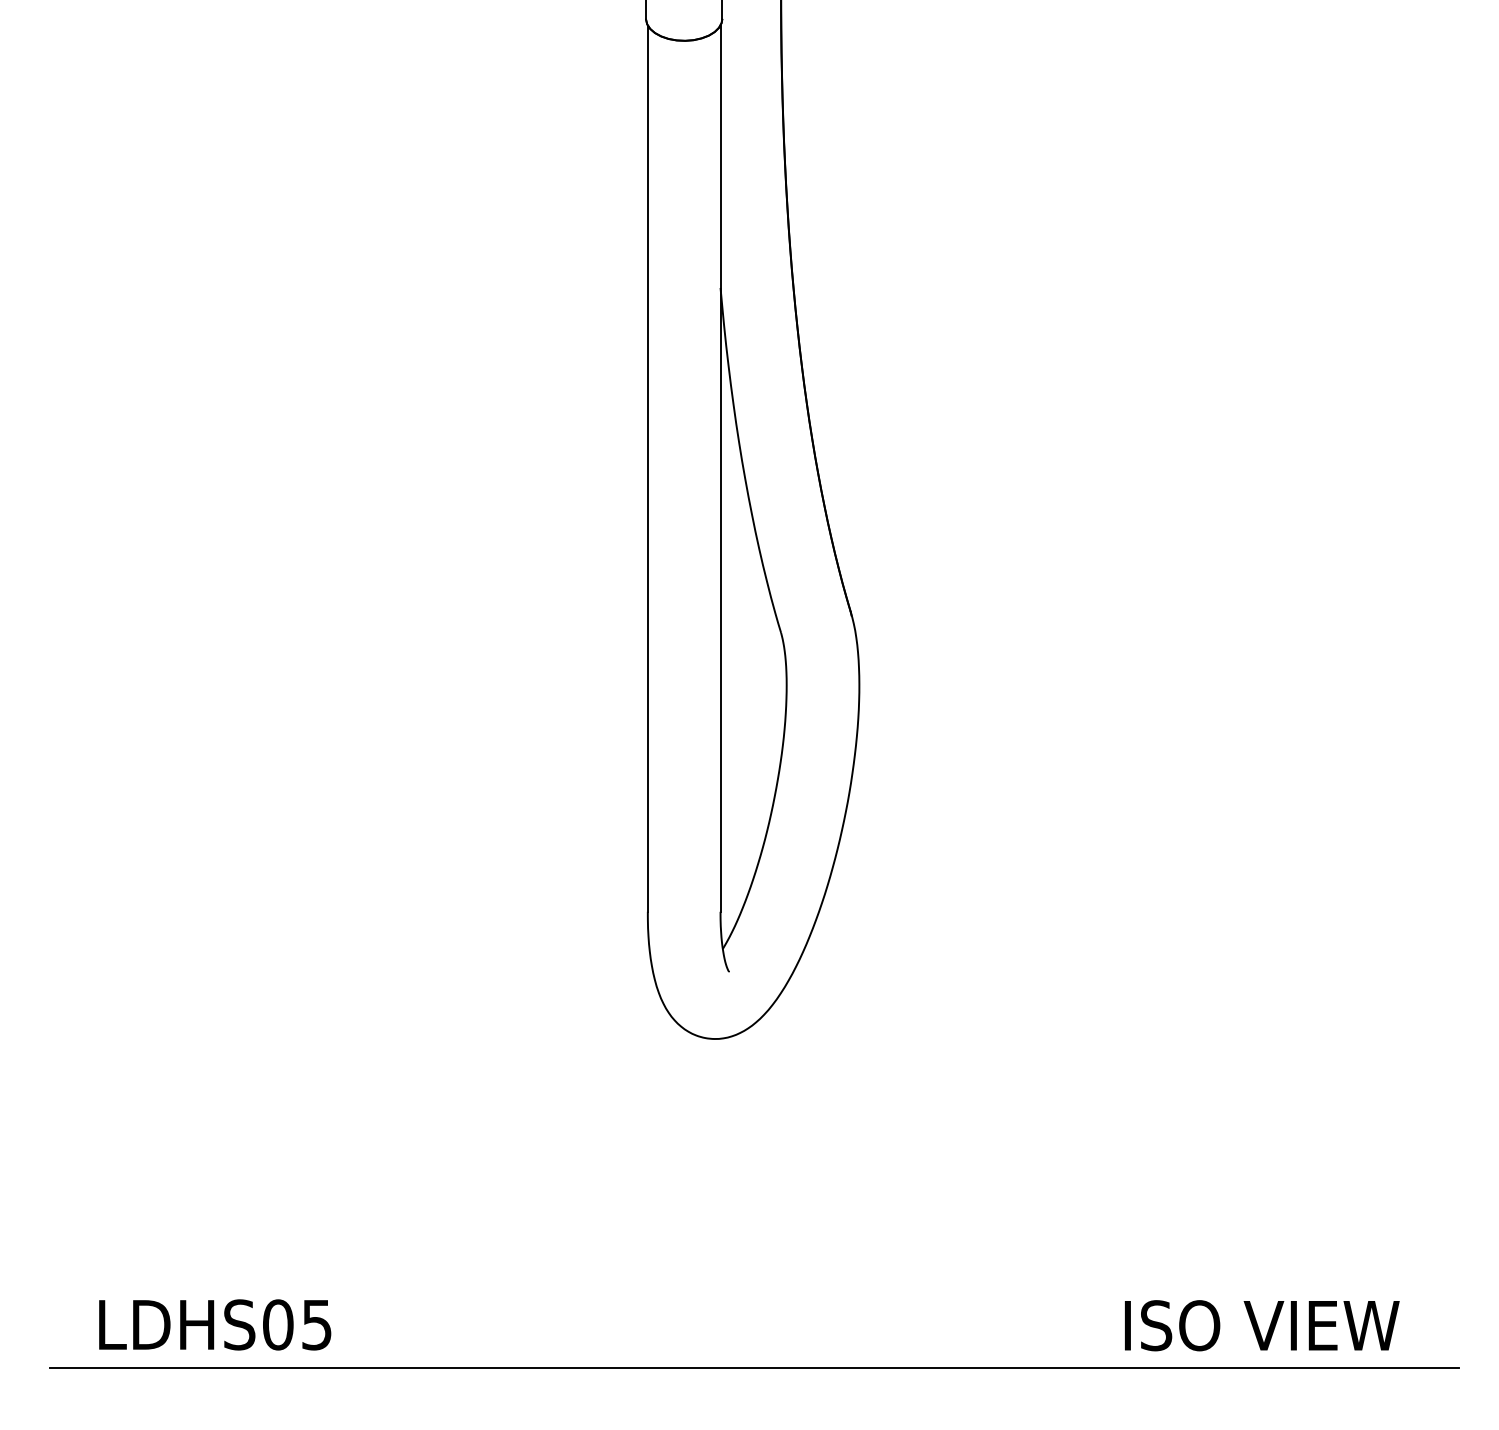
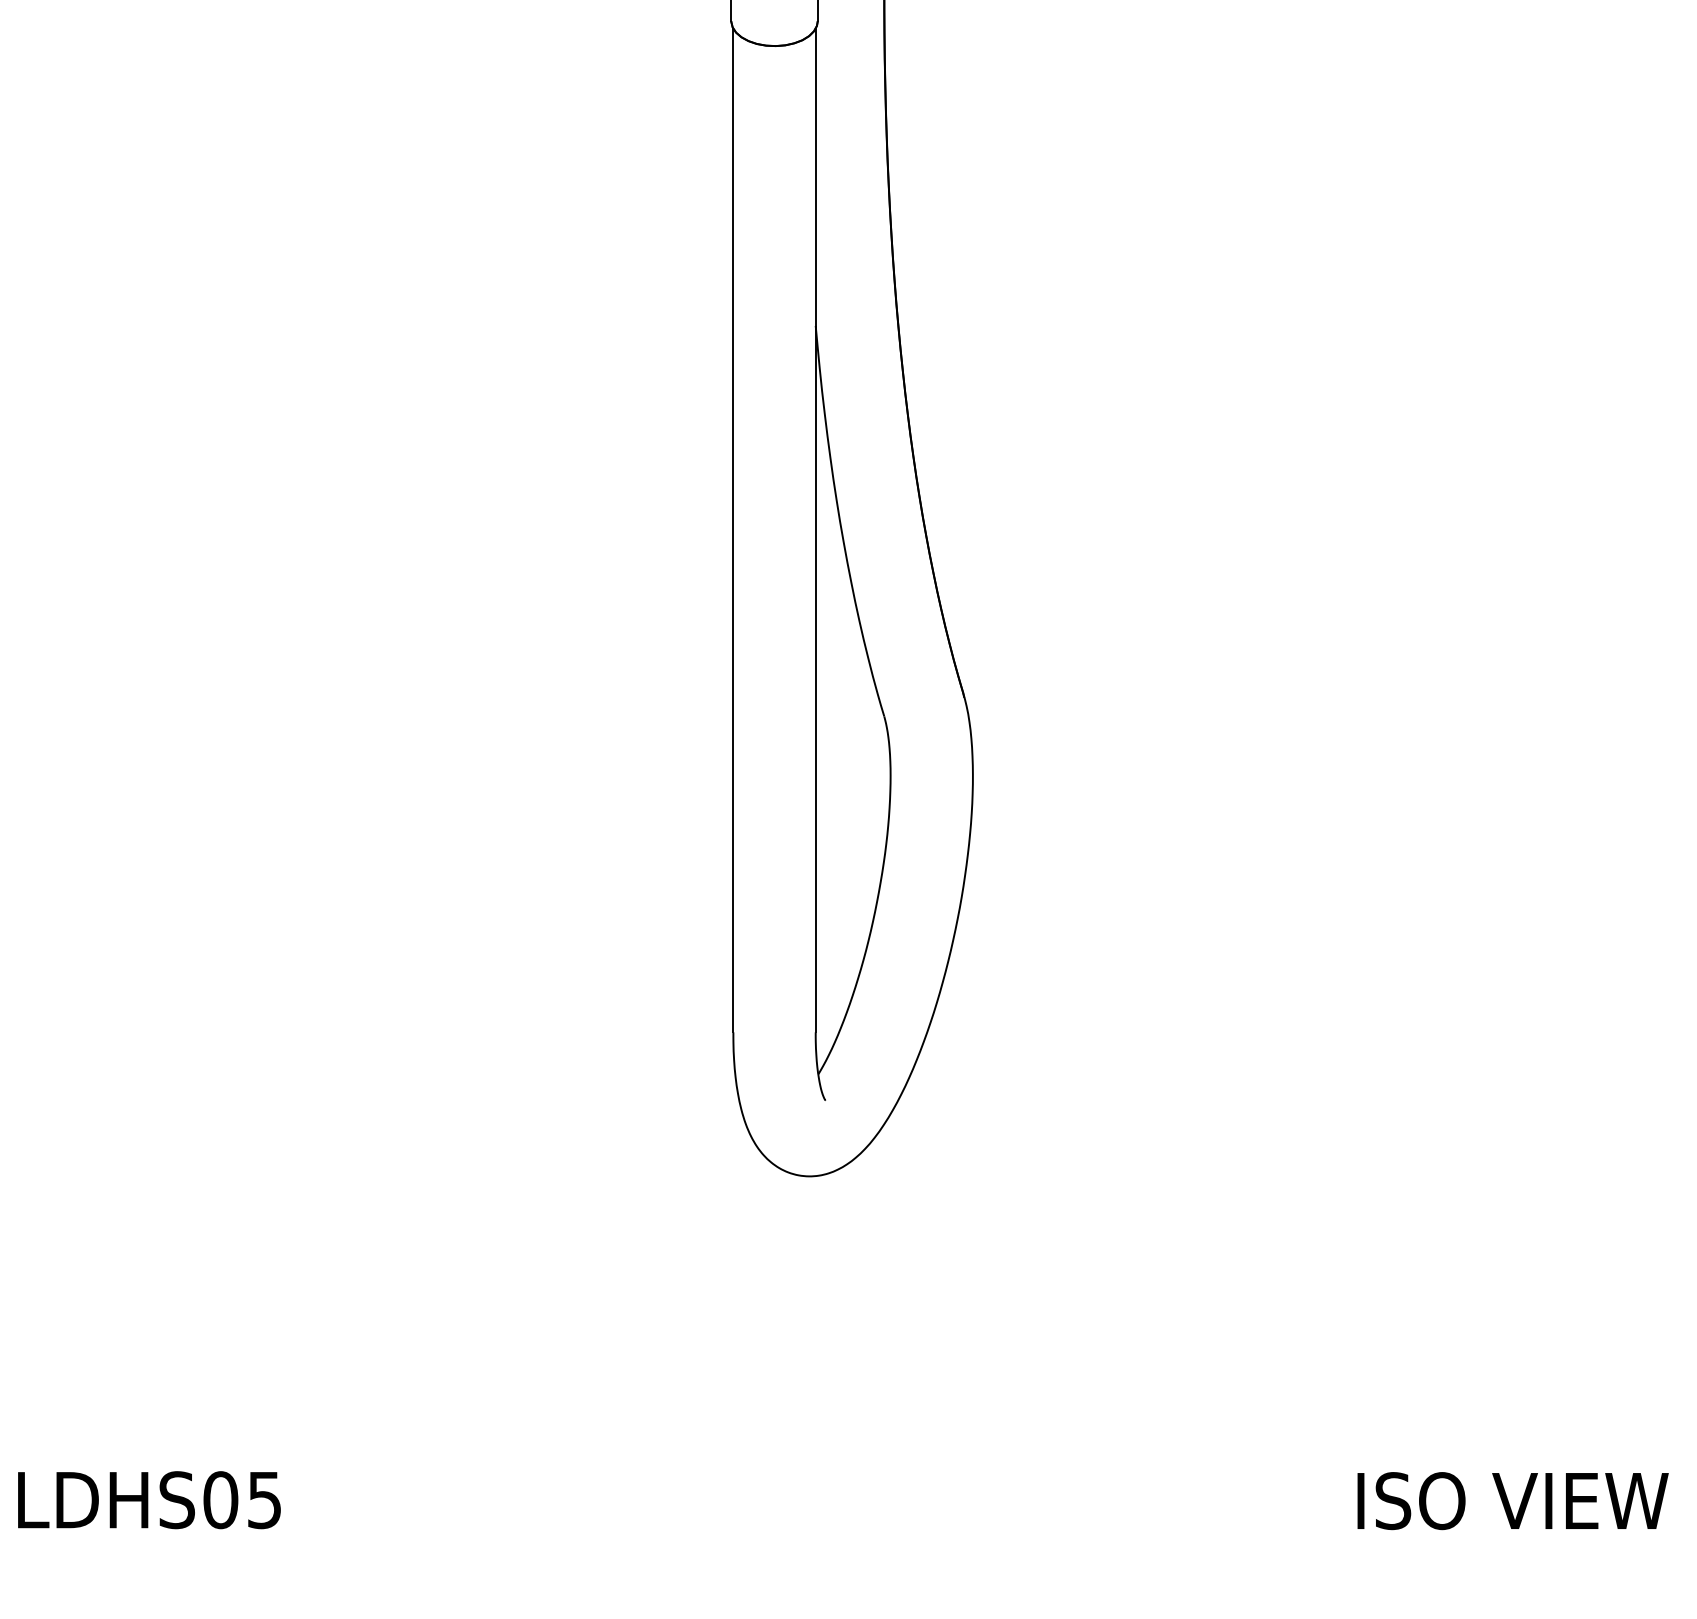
text: (215, 1325) -> (149, 1500), moved
text: (1261, 1326) -> (1512, 1501), moved
line: (754, 1367) -> (854, 1548), removed

